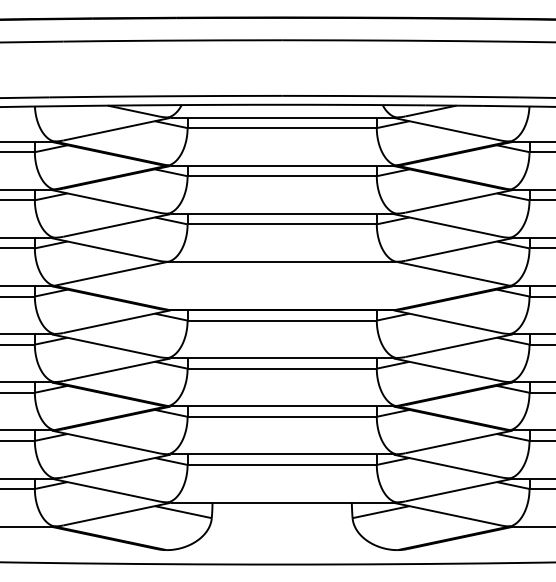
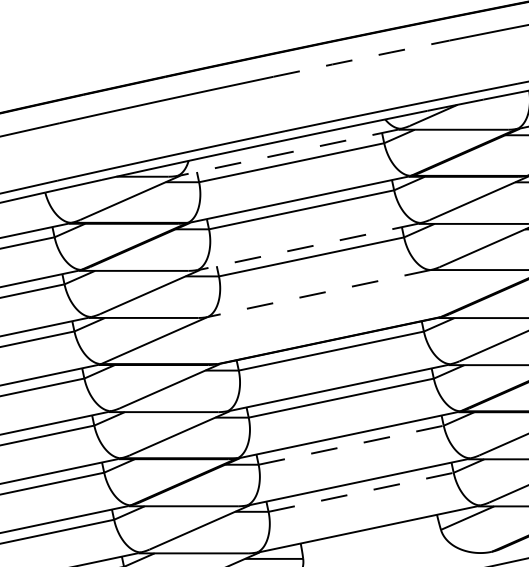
line: (372, 40) -> (361, 58), solid -> dashed
line: (282, 117) -> (289, 152), solid -> dashed
line: (282, 213) -> (309, 246), solid -> dashed
line: (282, 261) -> (319, 293), solid -> dashed
line: (282, 416) -> (351, 444), solid -> dashed
line: (282, 464) -> (361, 491), solid -> dashed

